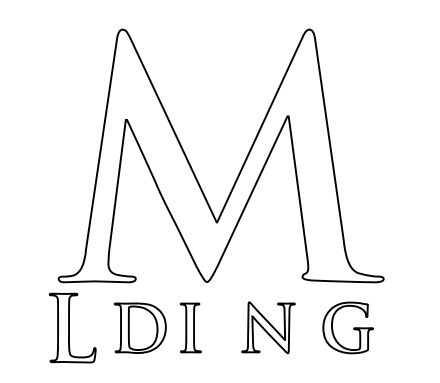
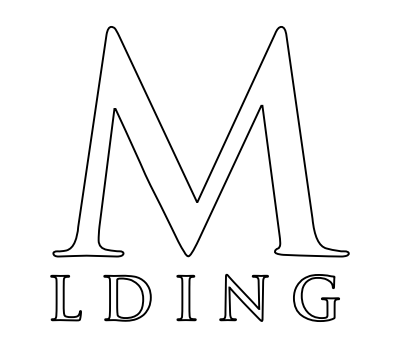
part: (72, 327) -> (65, 297), size x0.71
part: (190, 327) -> (186, 297), moved

